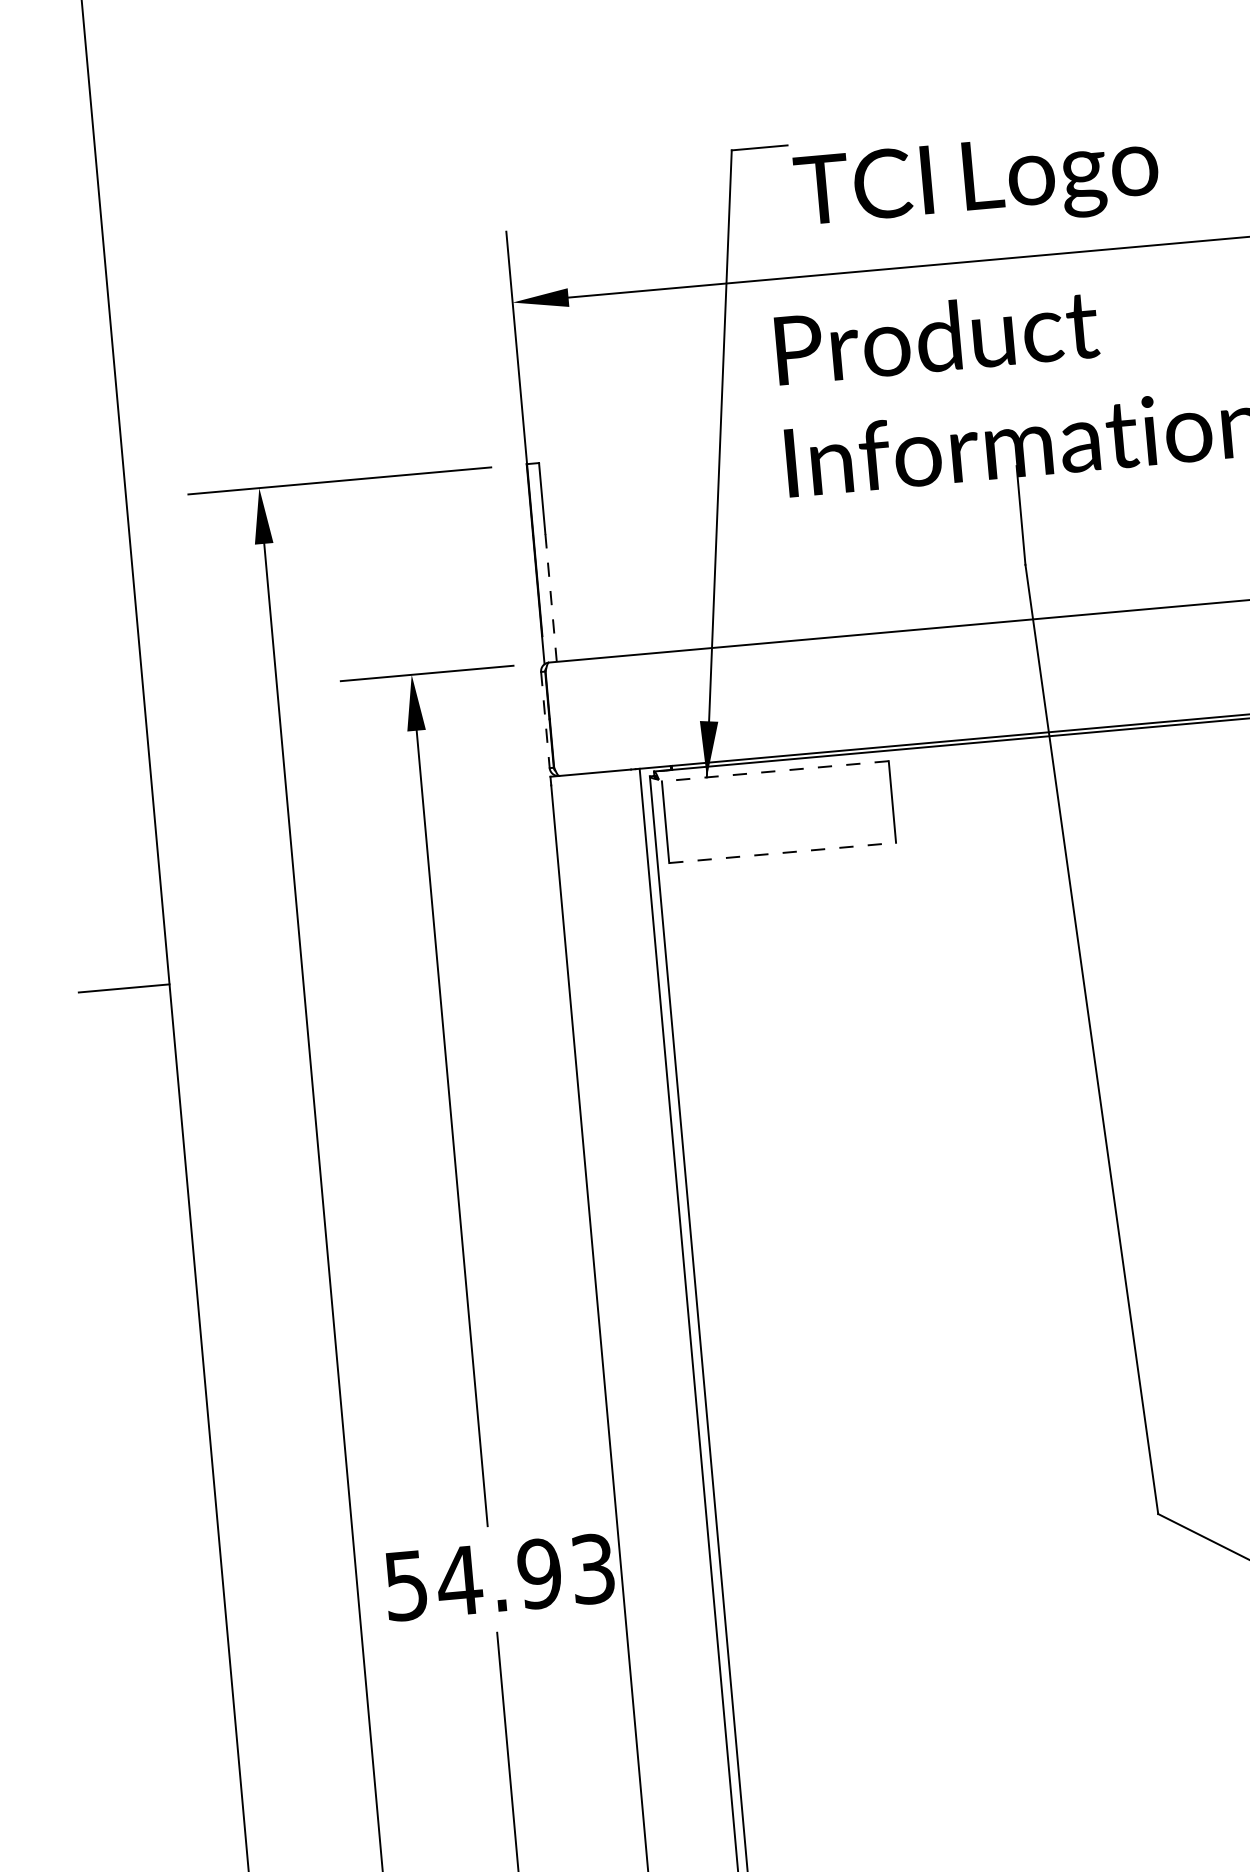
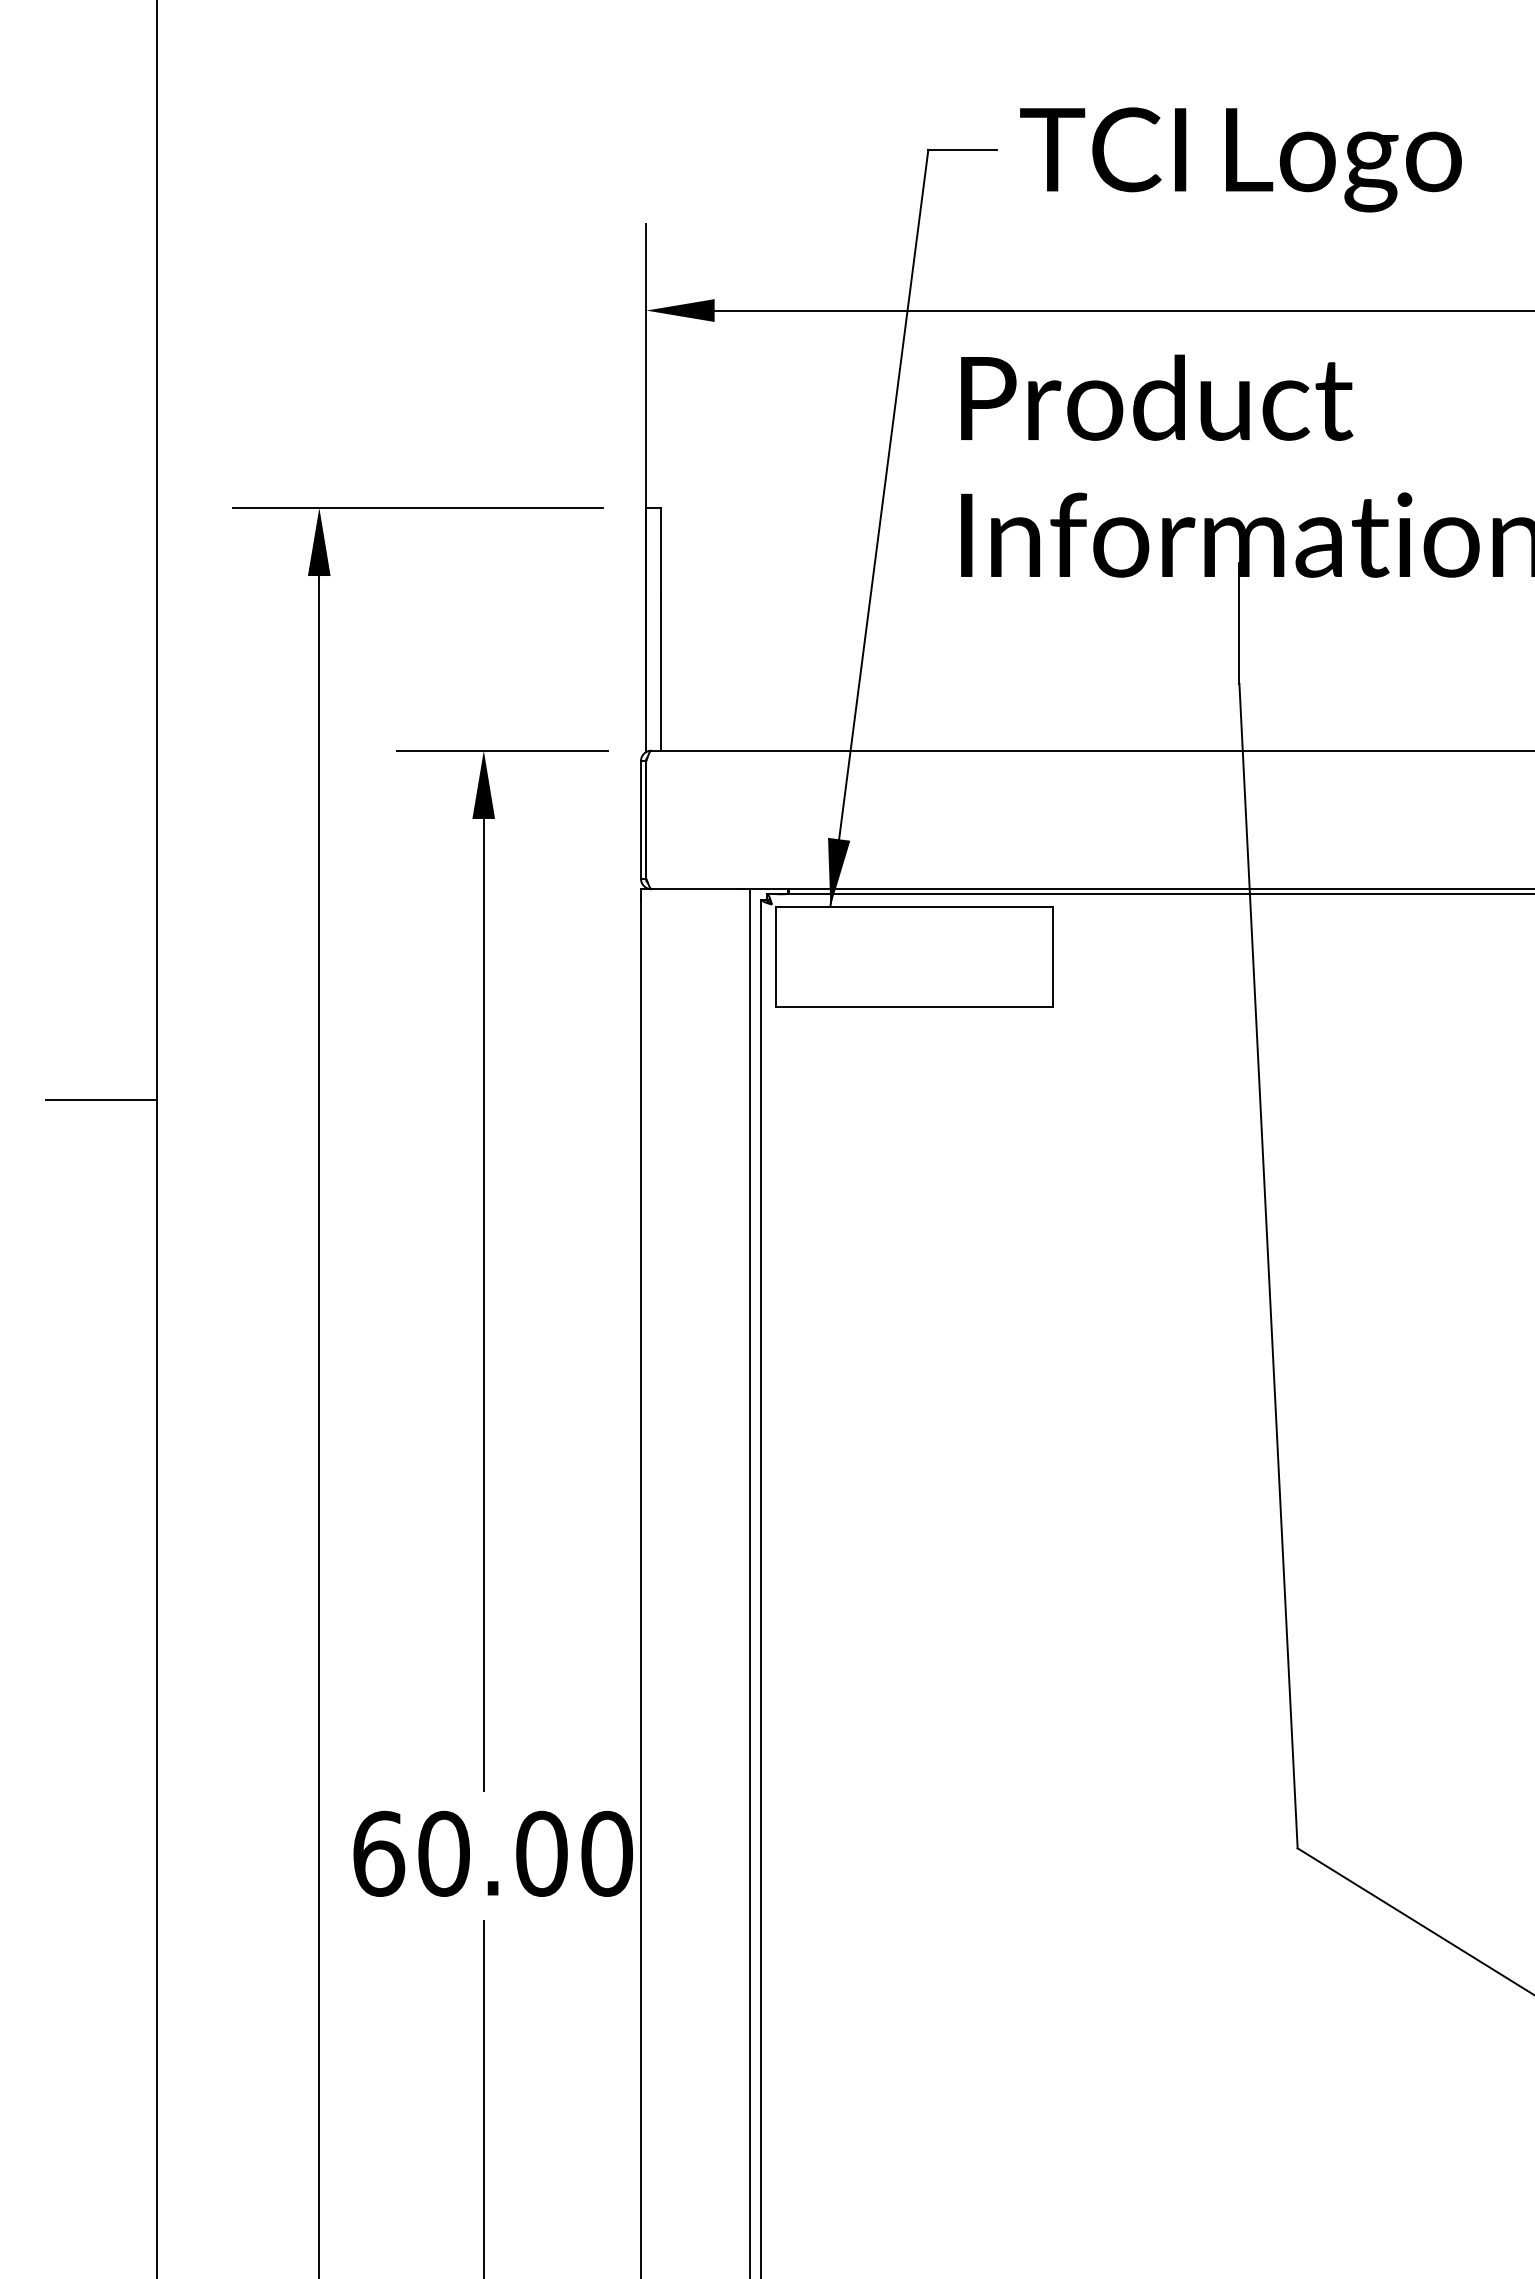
text: (976, 183) -> (1240, 159), moved
line: (551, 597) -> (661, 672), dashed -> solid
line: (545, 719) -> (640, 819), dashed -> solid
line: (775, 770) -> (914, 906), dashed -> solid
line: (783, 852) -> (914, 1006), dashed -> solid
text: (499, 1577) -> (492, 1853), 54.93 -> 60.00

